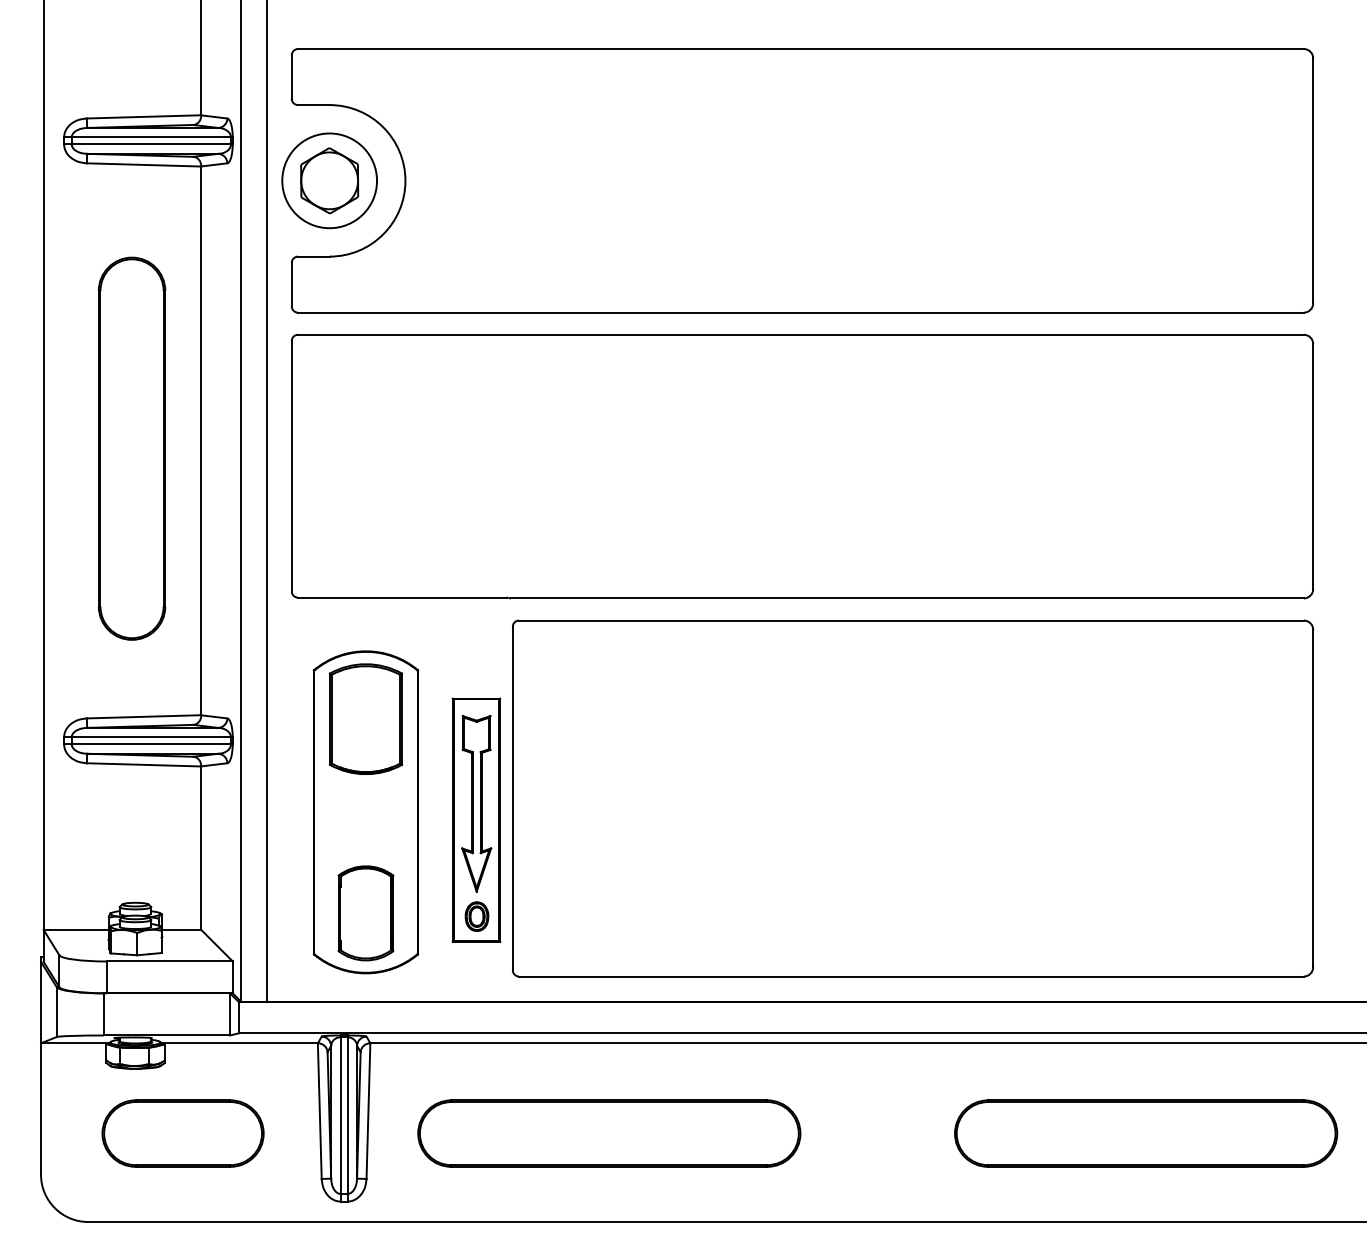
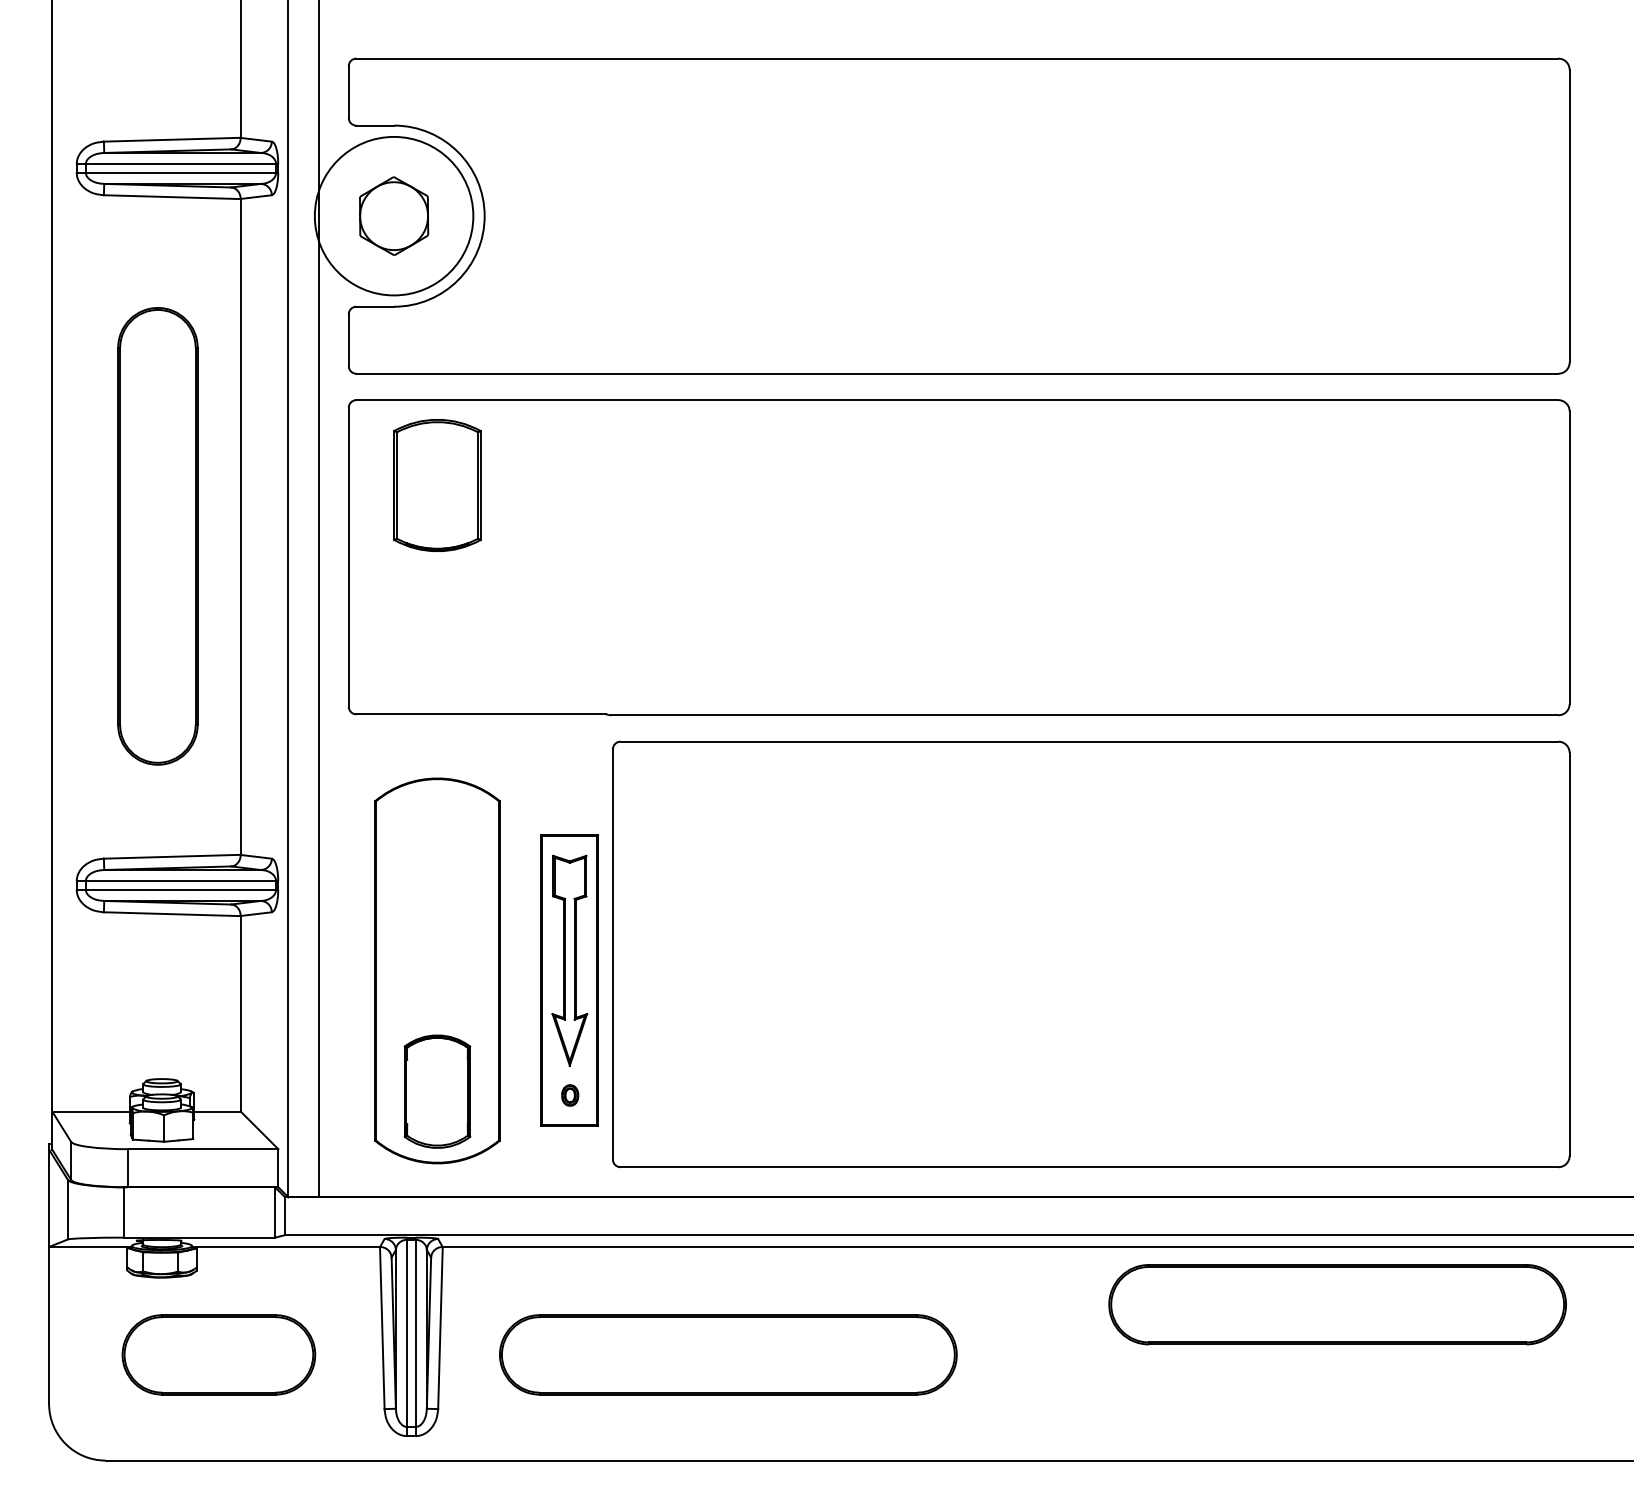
circle: (329, 180) -> (393, 215), size x1.4
part: (365, 718) -> (436, 484), moved
part: (476, 916) -> (569, 1095), size x0.6
part: (1146, 1133) -> (1338, 1304), moved

